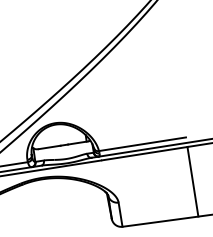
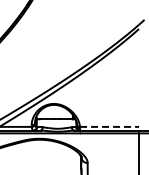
line: (143, 143) -> (110, 126), solid -> dashed

